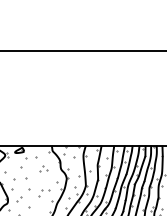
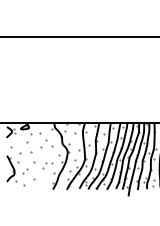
part: (43, 168) -> (46, 143), size x1.67

